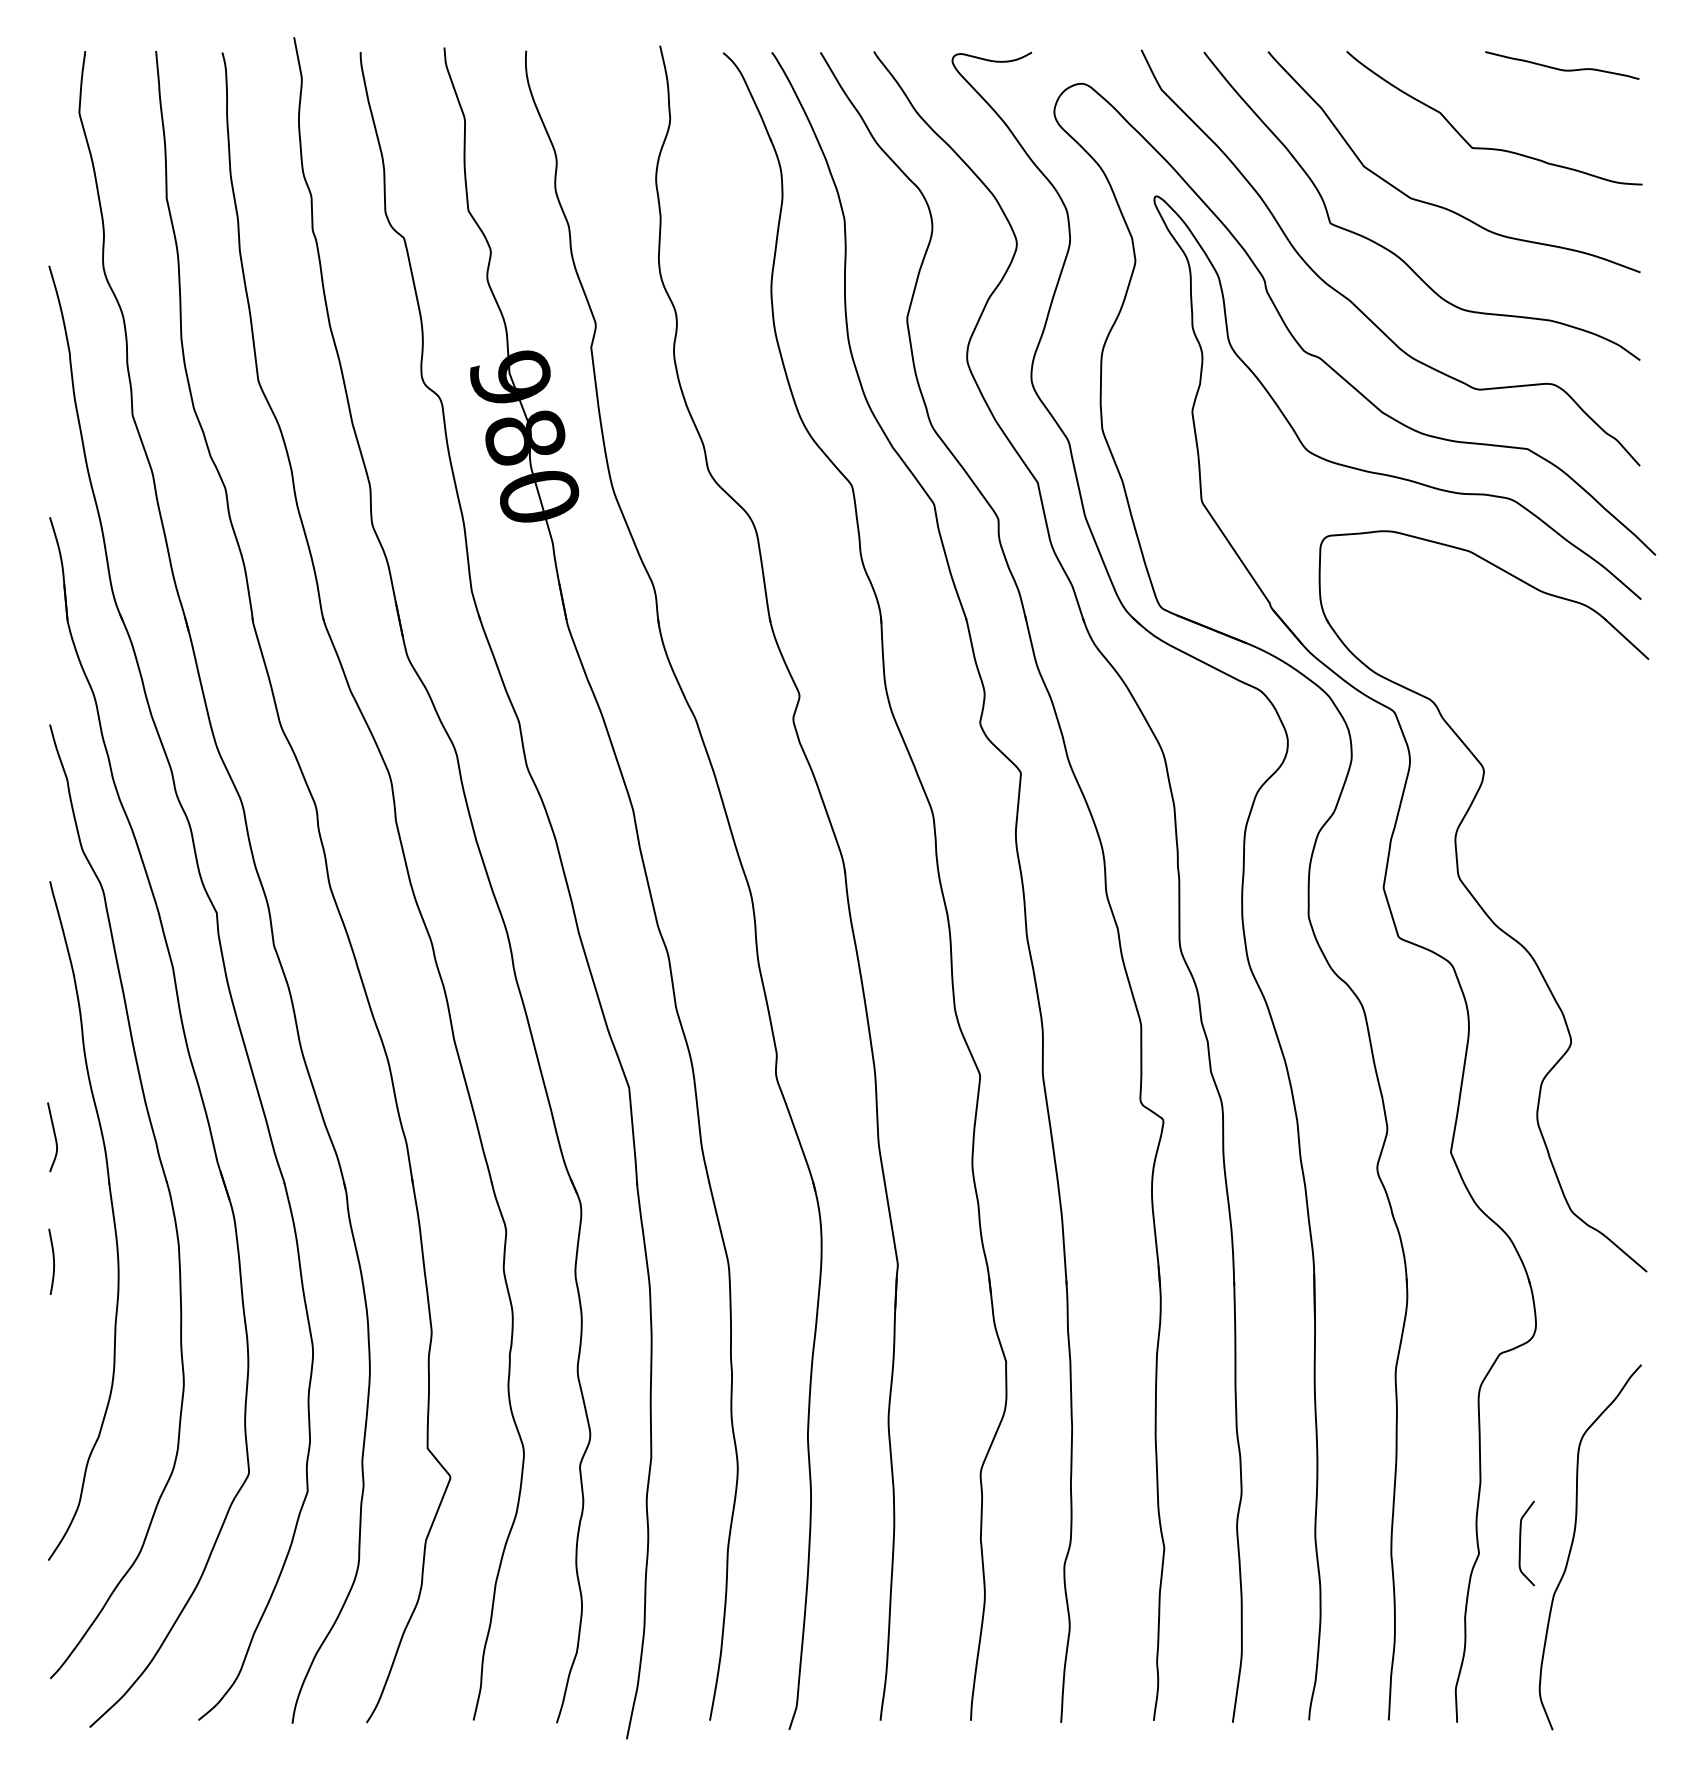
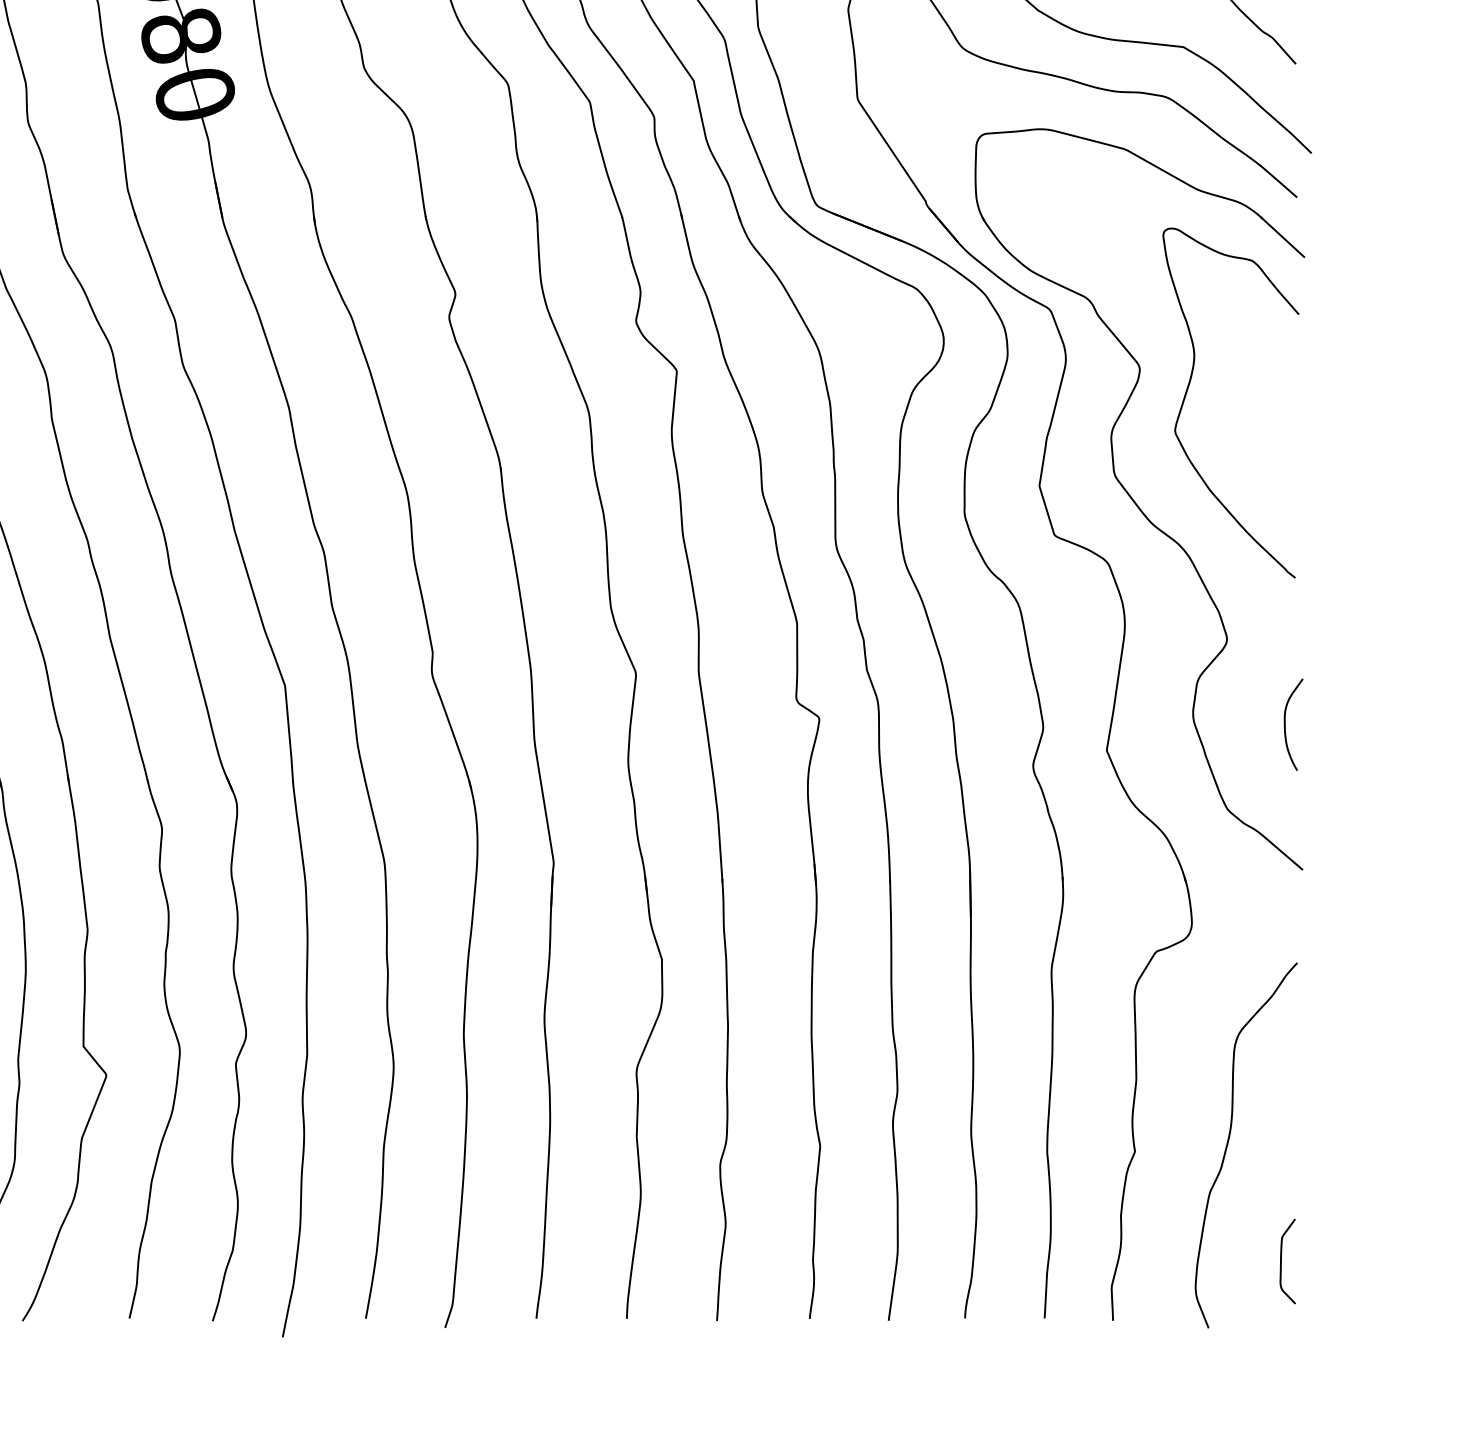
curve: (1532, 791) -> (1188, 389), added
curve: (1629, 1126) -> (1285, 724), added
curve: (1520, 1543) -> (1281, 1261), moved

